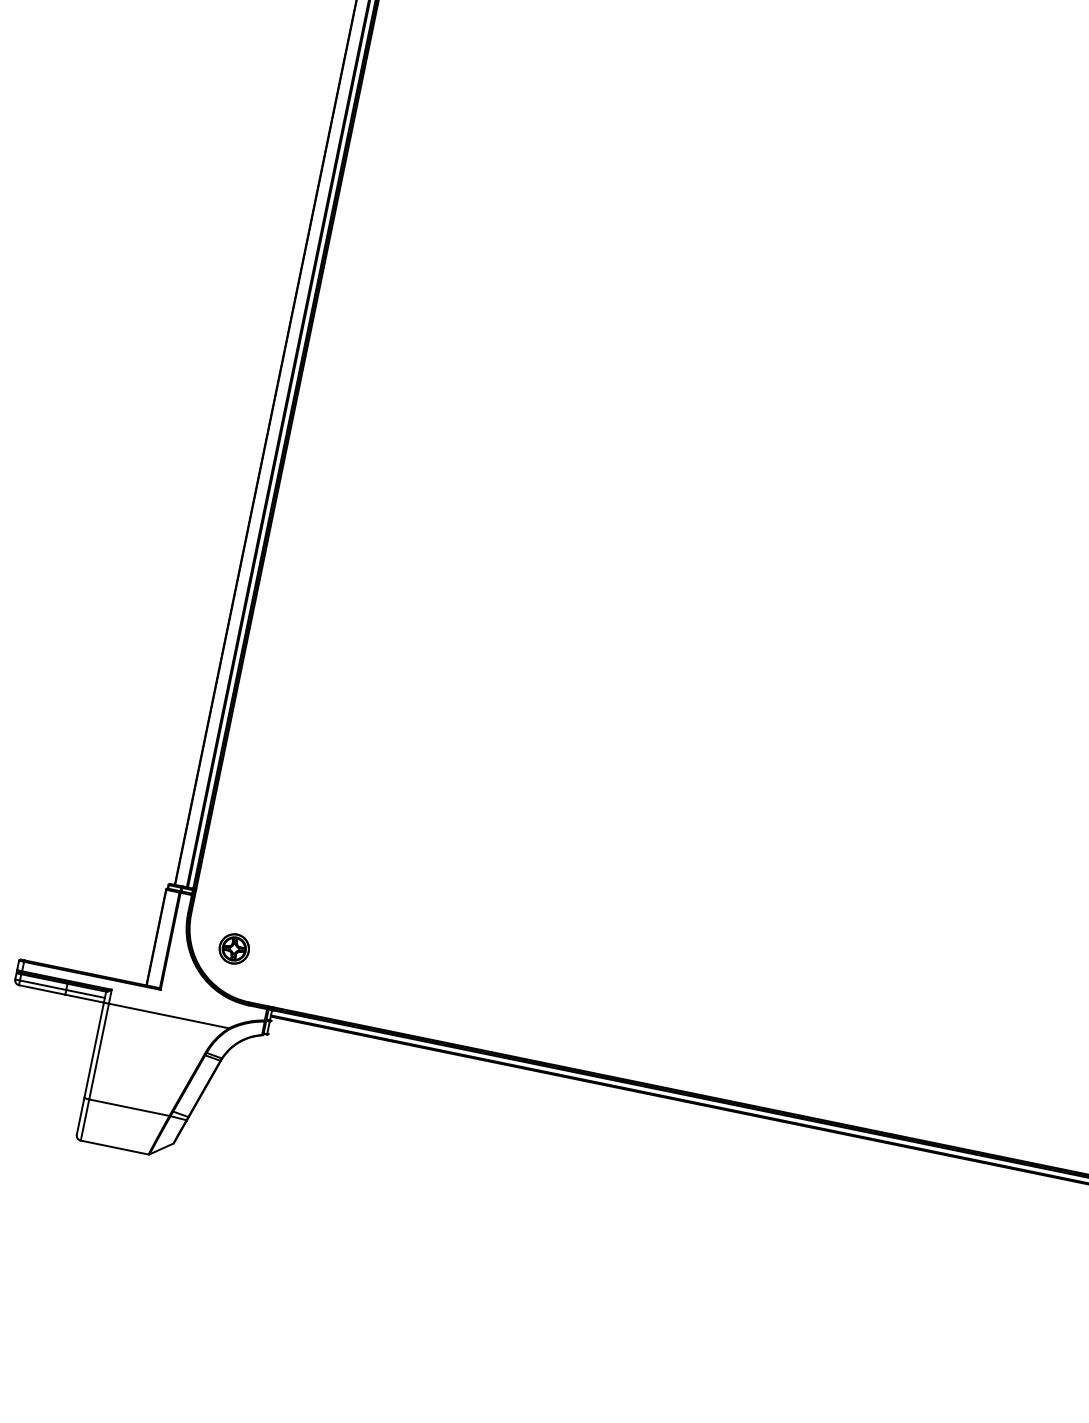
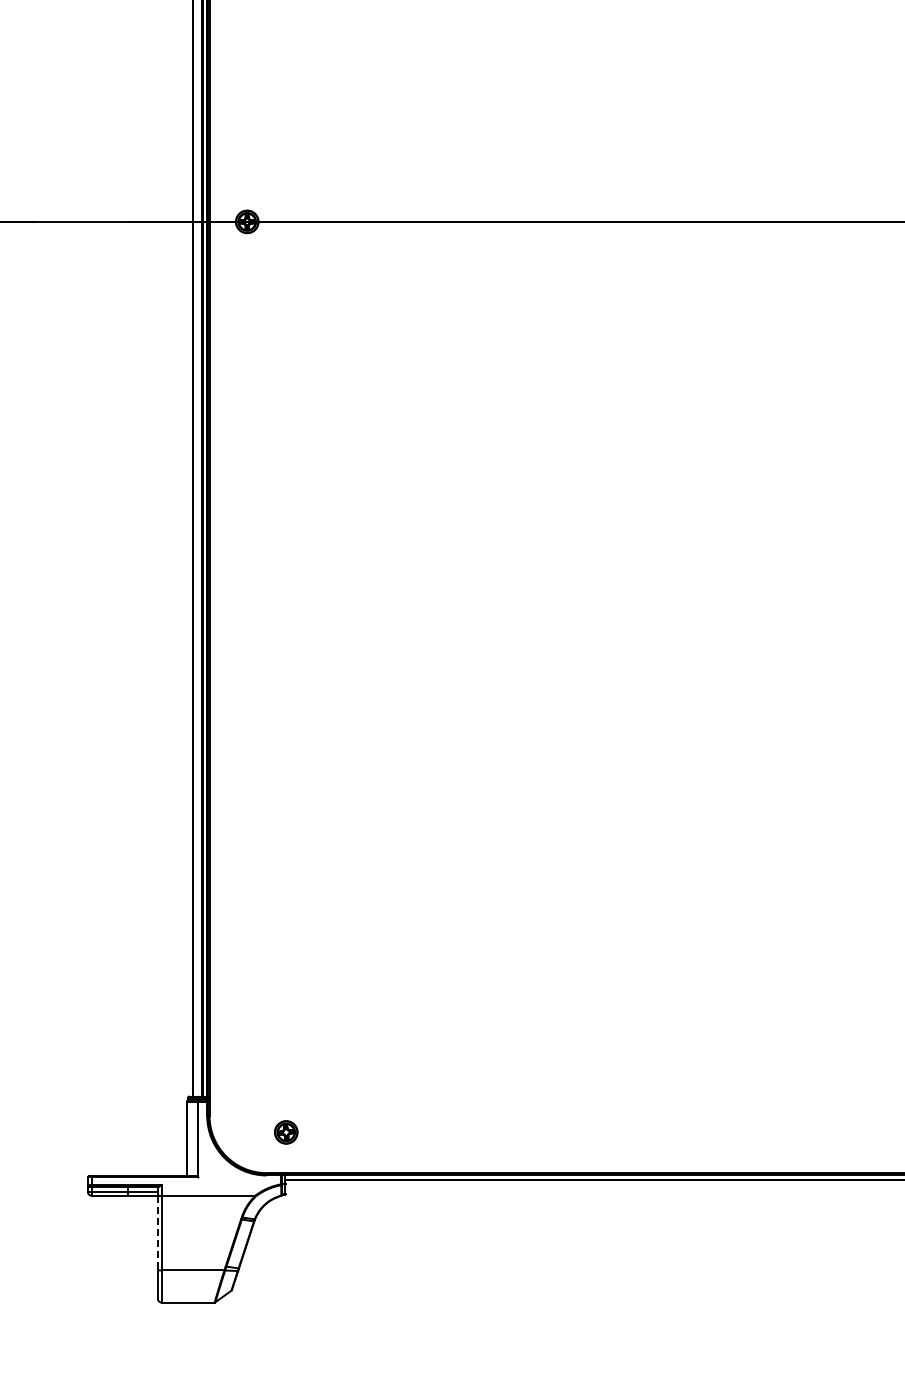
part: (234, 949) -> (286, 1132), moved
line: (93, 1050) -> (157, 1233), solid -> dashed

